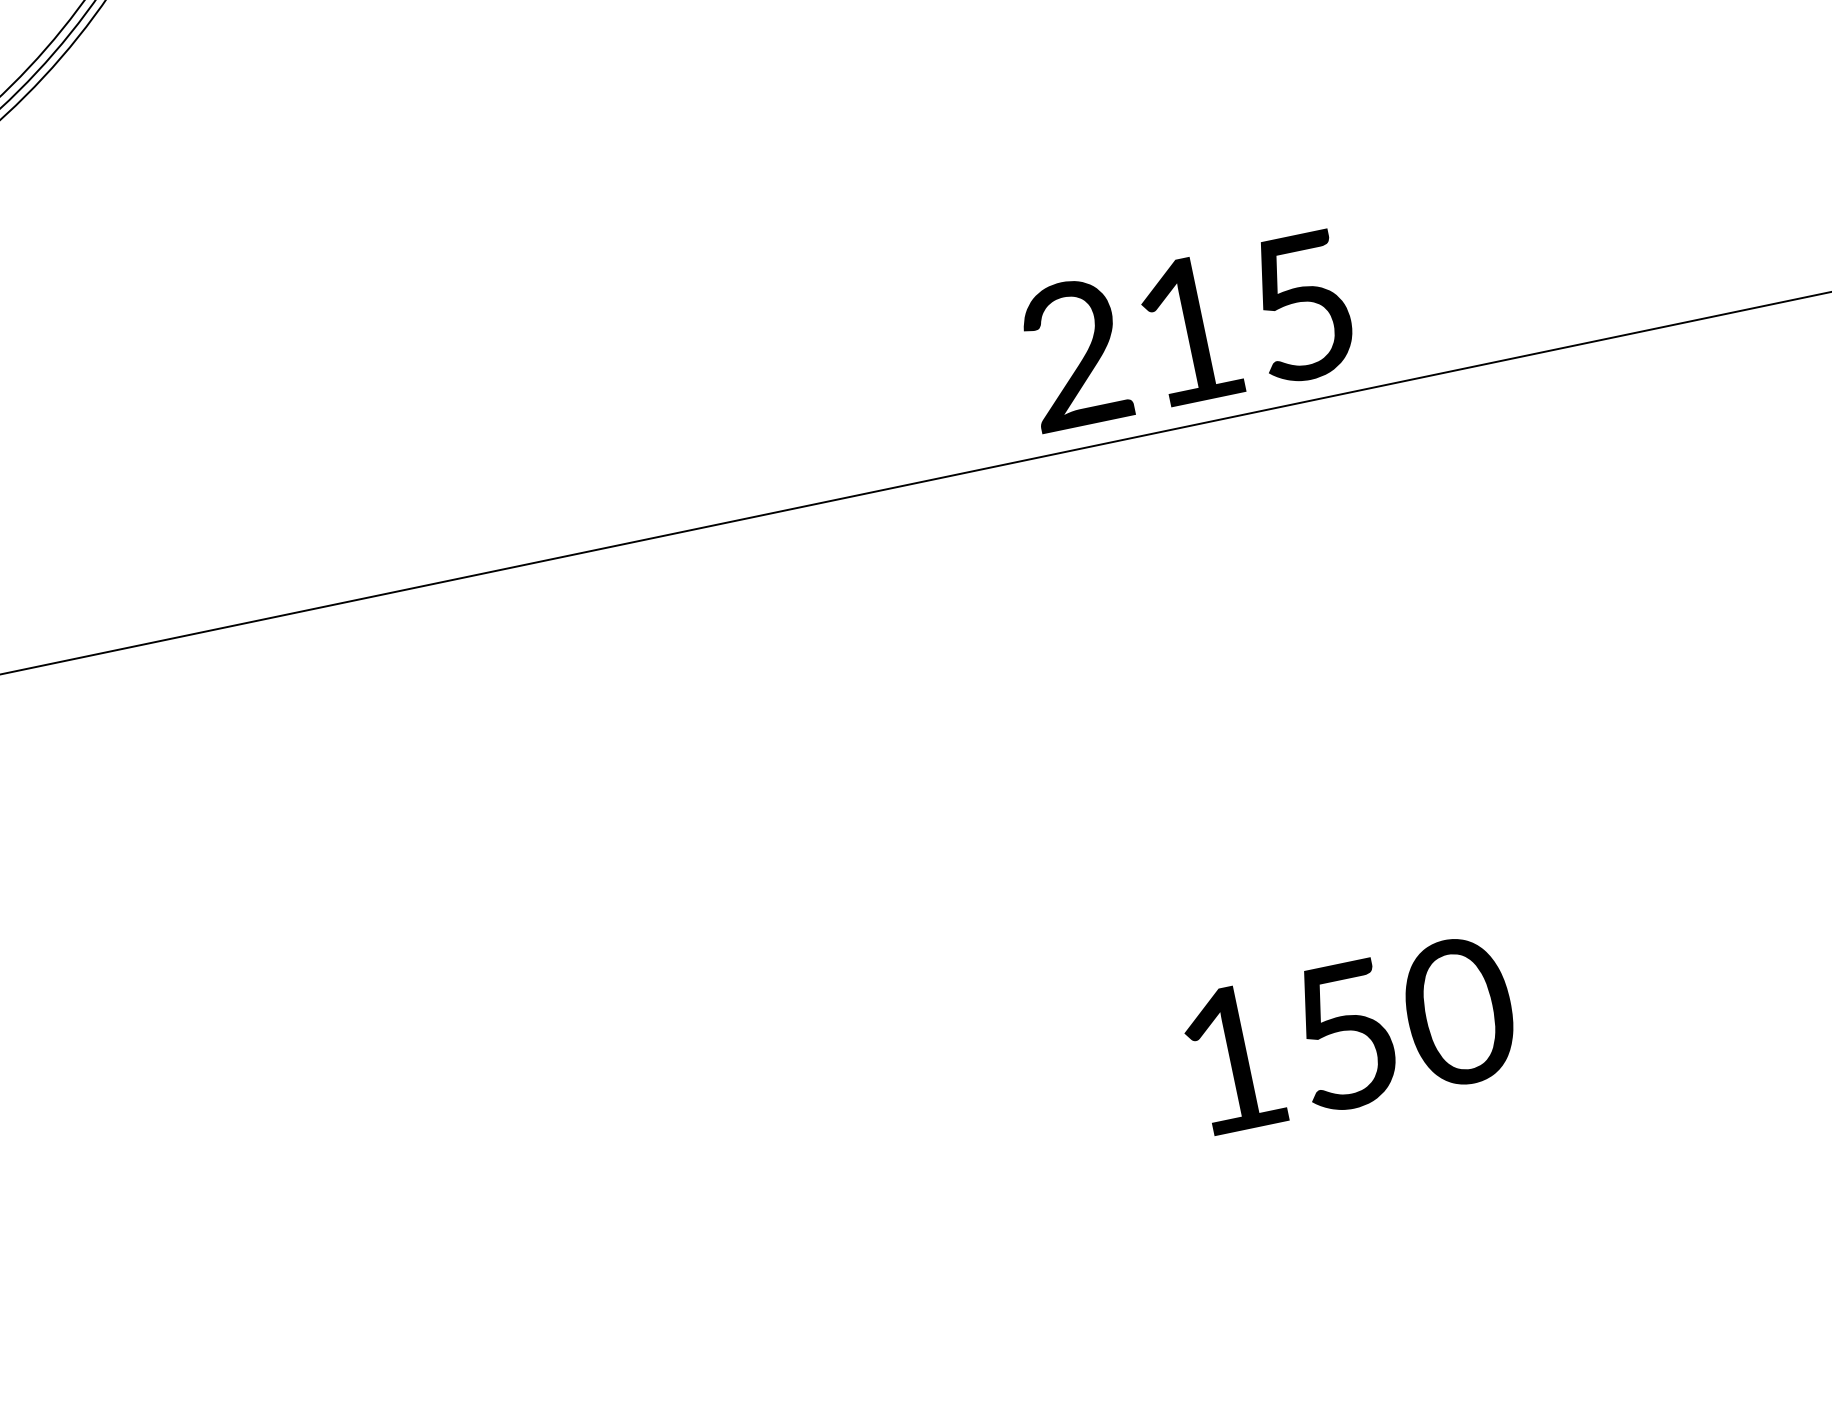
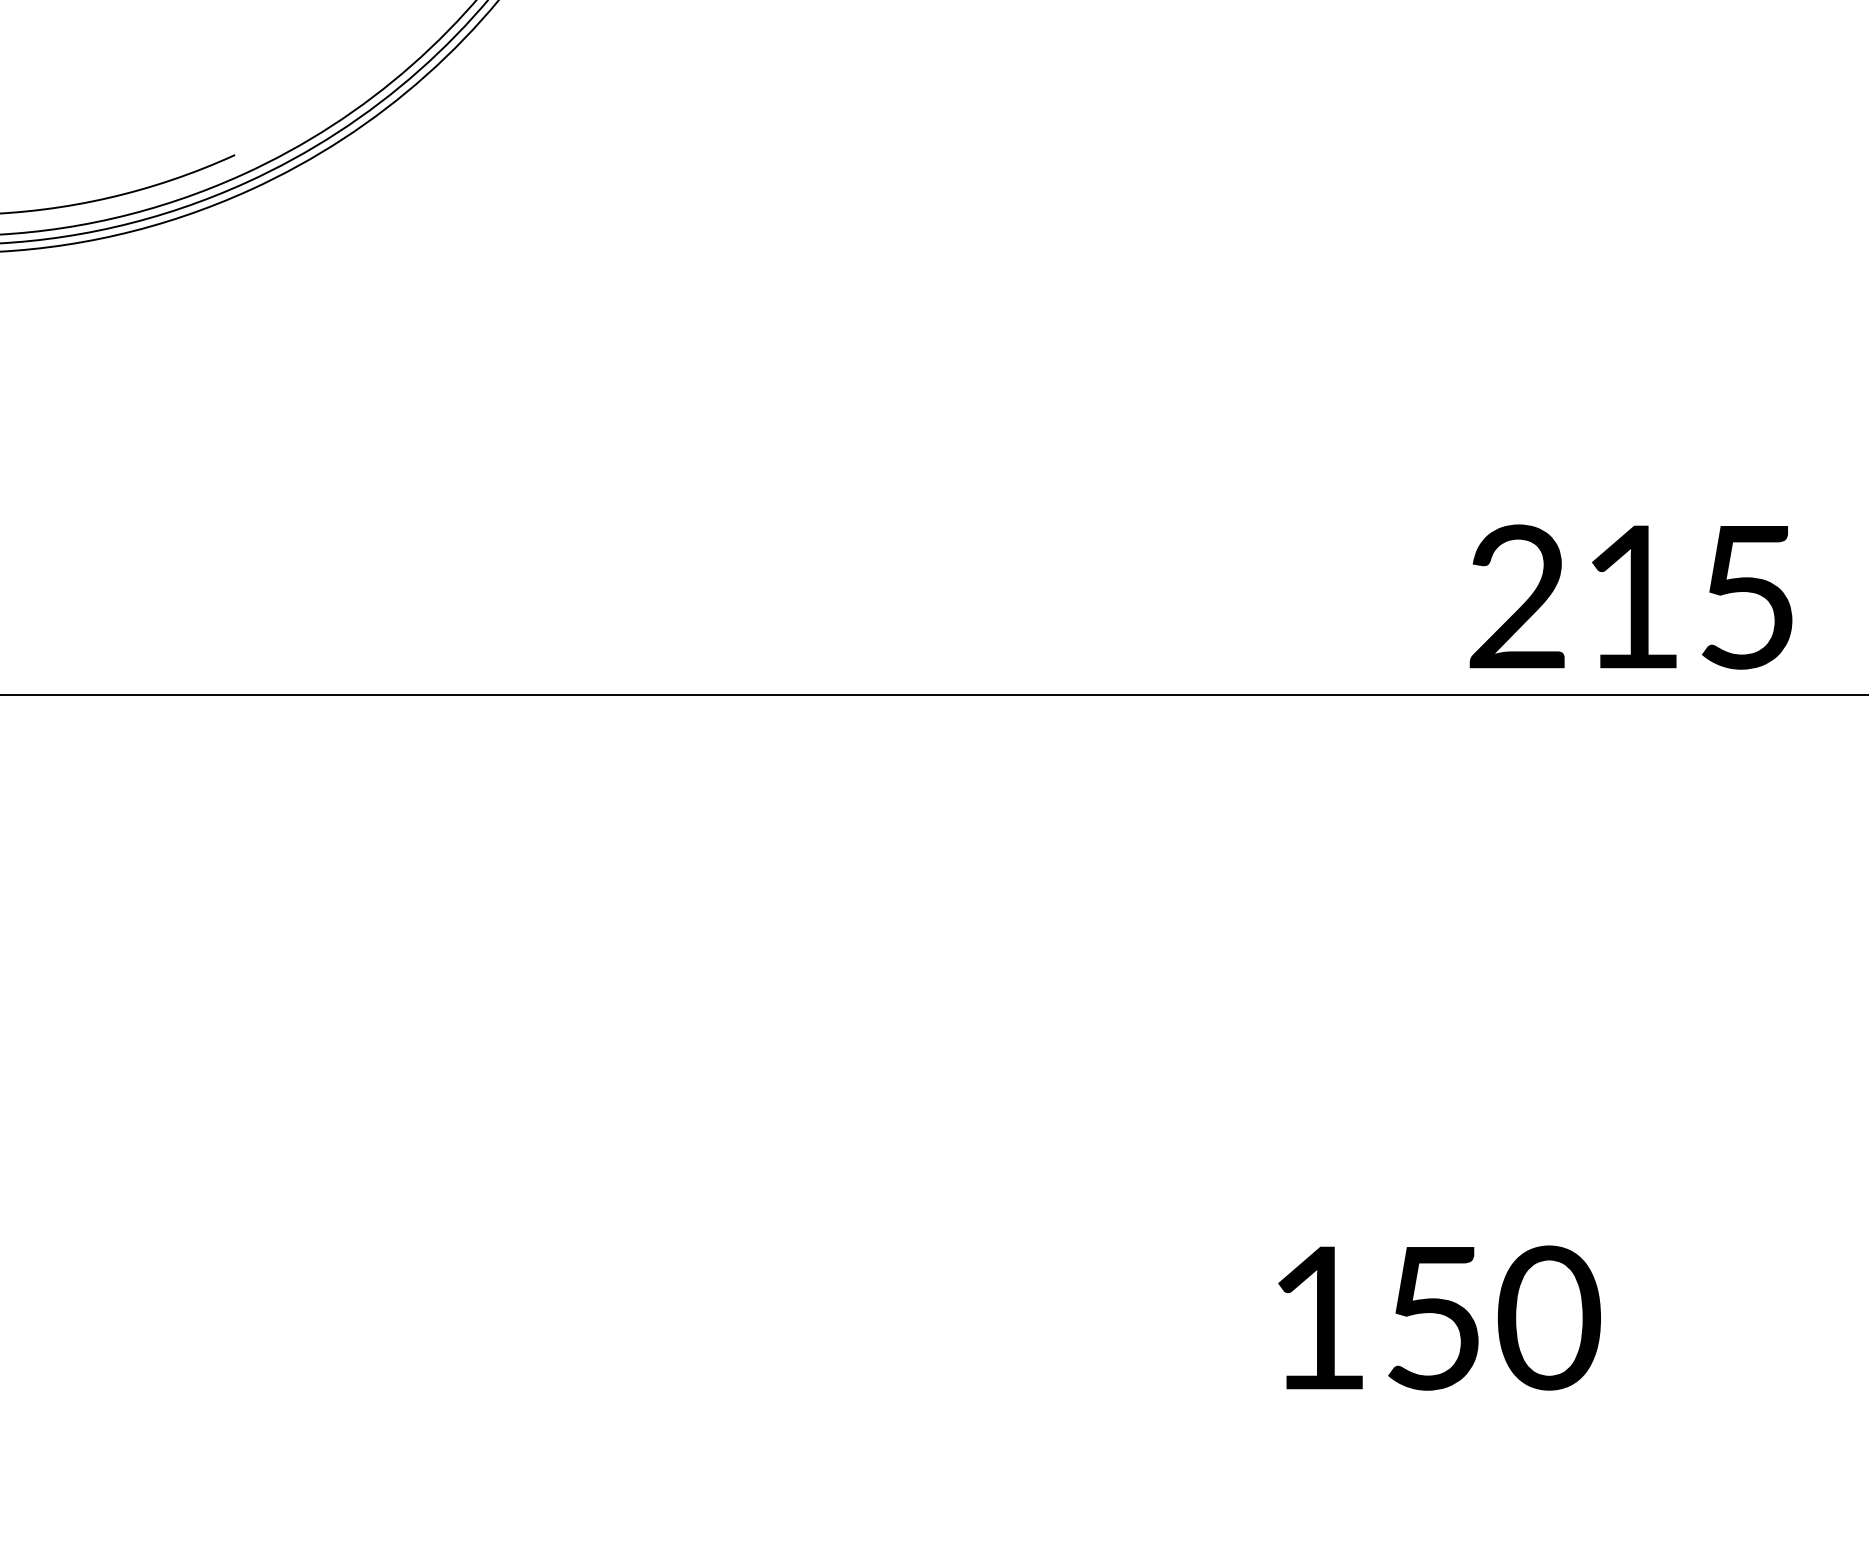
text: (1186, 330) -> (1630, 596), moved

